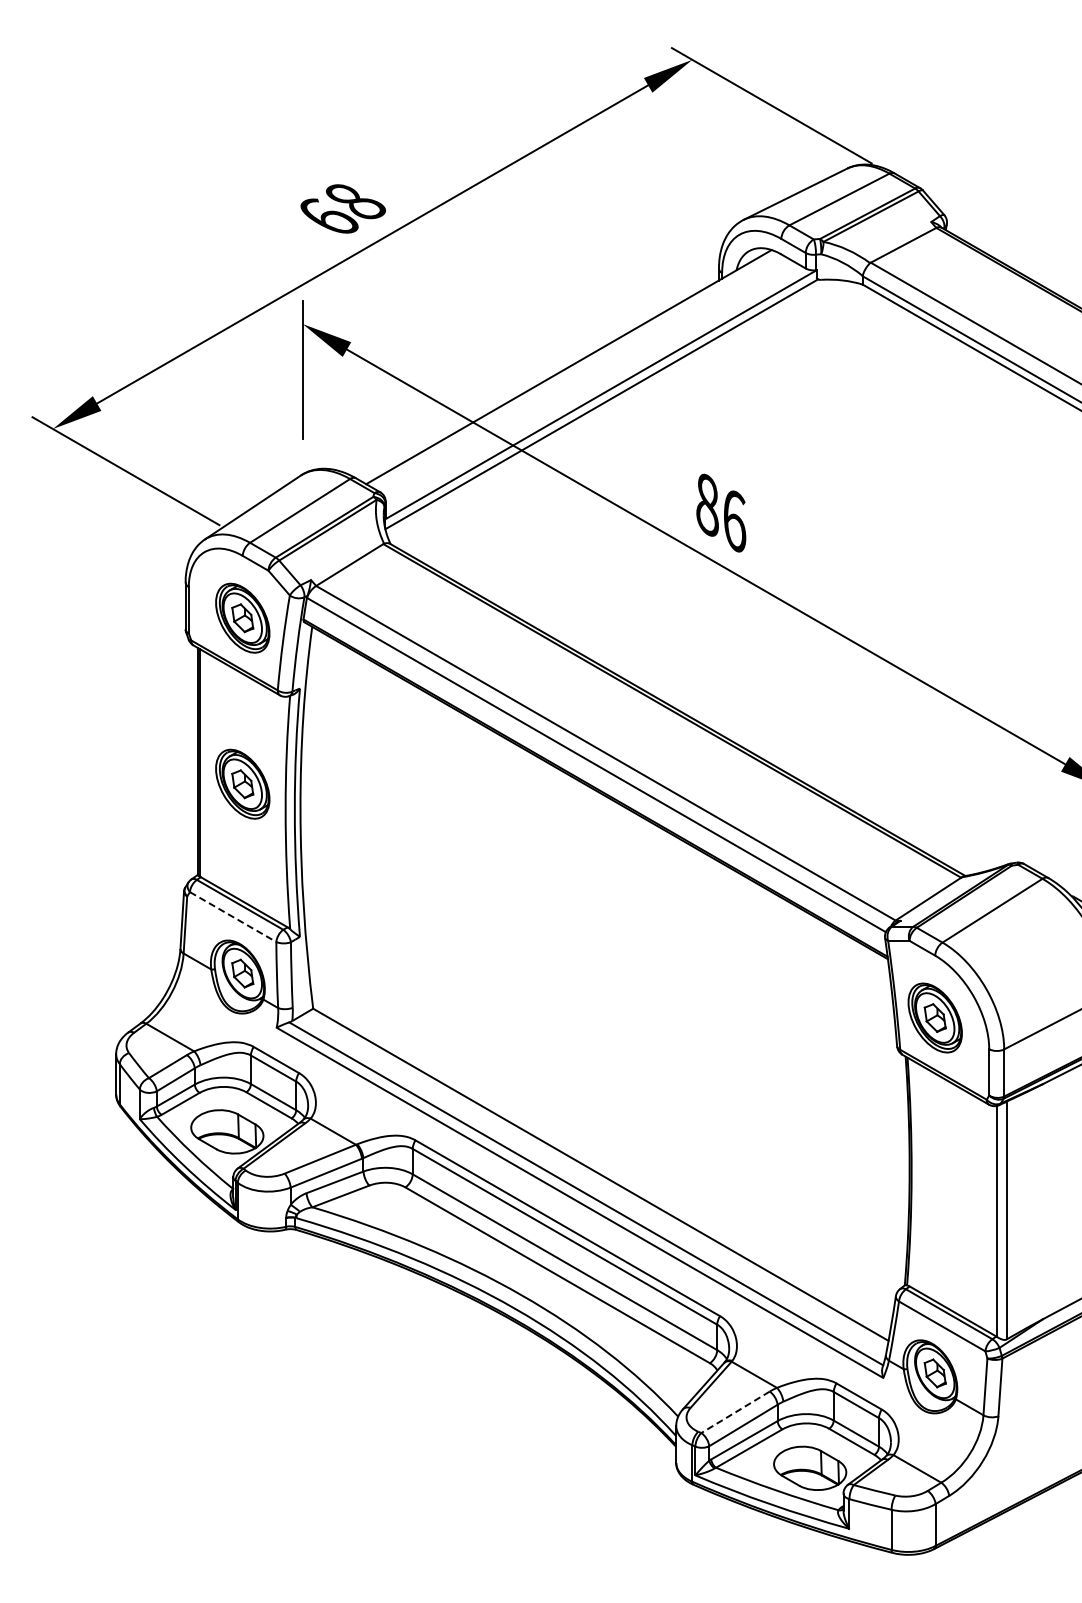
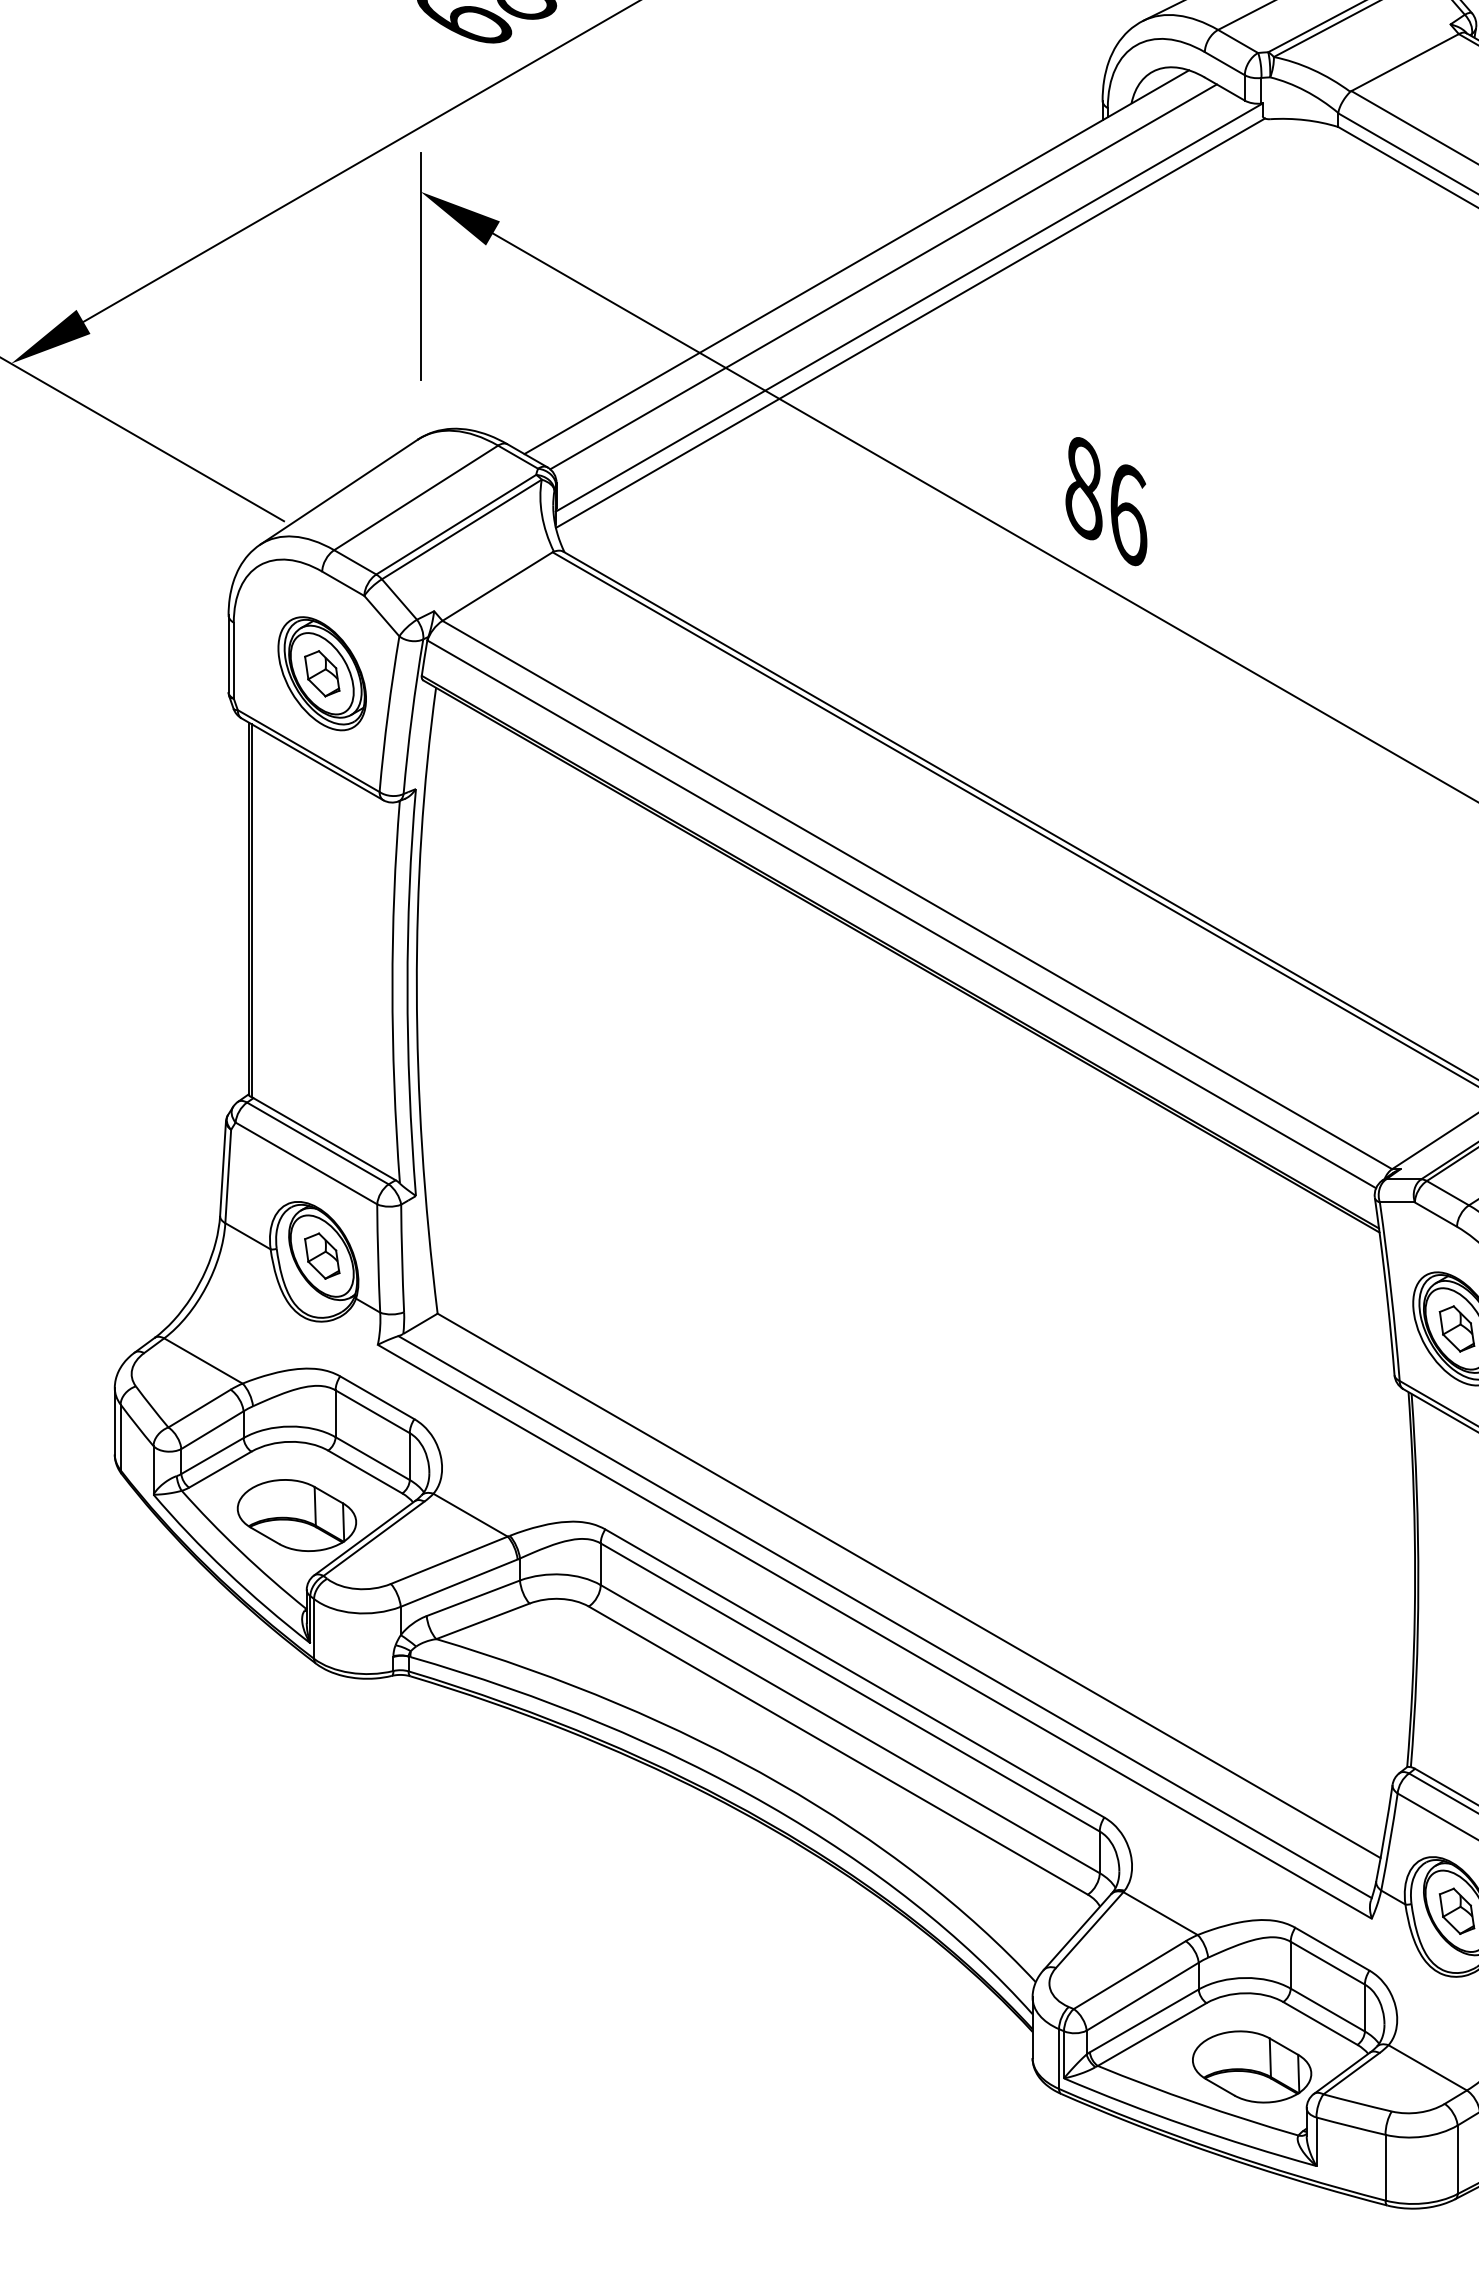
line: (584, 375) -> (882, 275), added
part: (242, 783) -> (321, 944), removed
line: (233, 917) -> (307, 1164), dashed -> solid
line: (735, 1412) -> (1129, 1975), dashed -> solid

